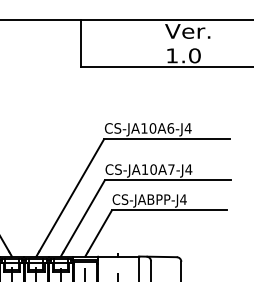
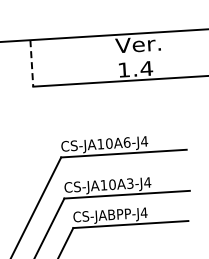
line: (80, 44) -> (31, 64), solid -> dashed
text: (194, 55) -> (146, 68), 1.0 -> 1.4
text: (171, 169) -> (130, 183), CS-JA10A7-J4 -> CS-JA10A3-J4

